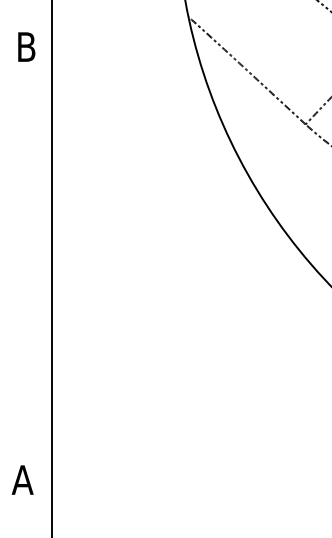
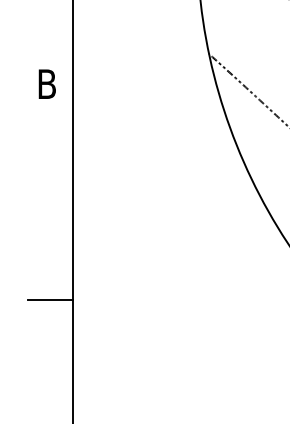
line: (29, 262) -> (50, 299), added

